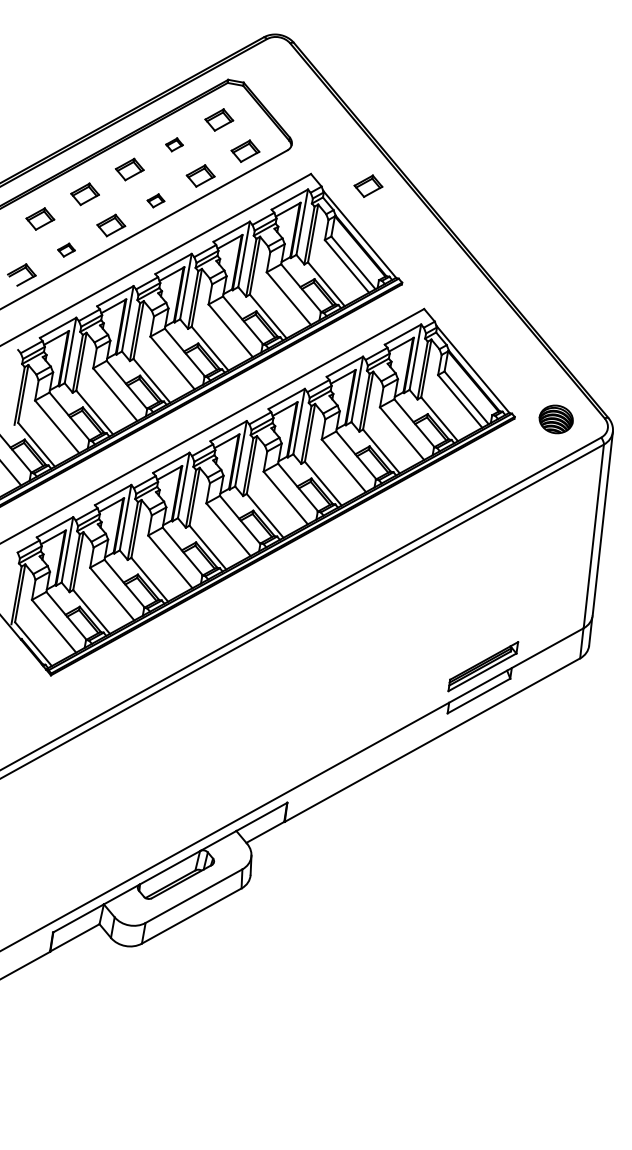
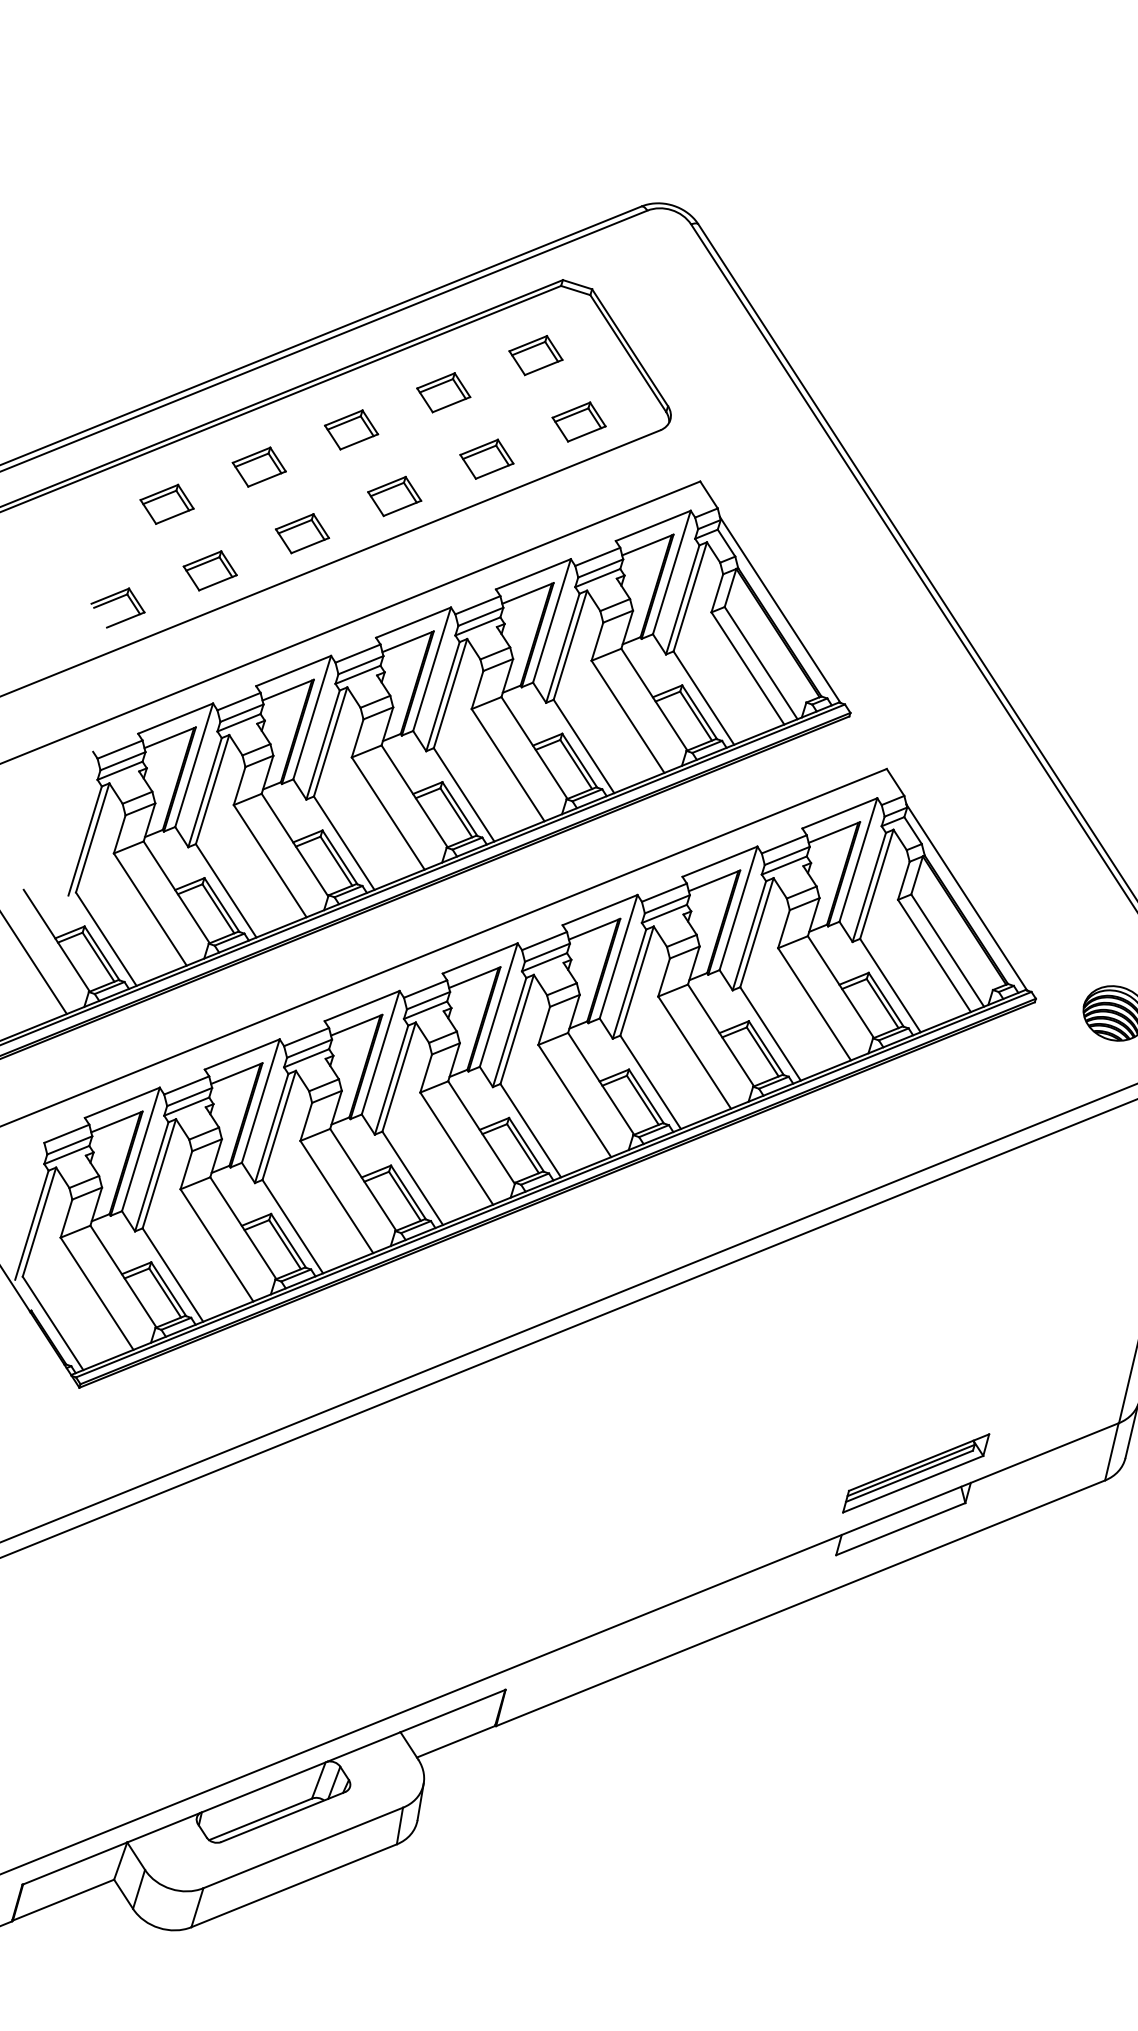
part: (174, 144) -> (443, 392), size x1.67
part: (368, 185) -> (808, 517), removed
part: (155, 200) -> (393, 495), size x1.67
part: (66, 249) -> (210, 569), size x1.67

